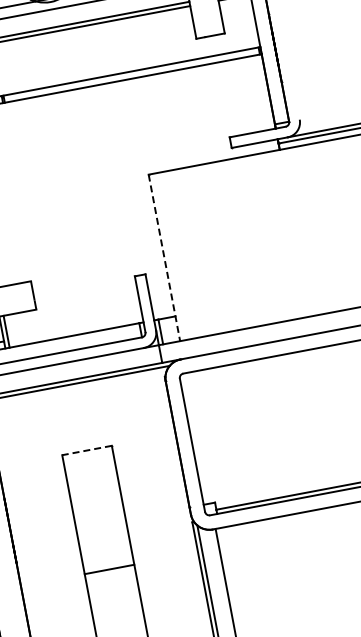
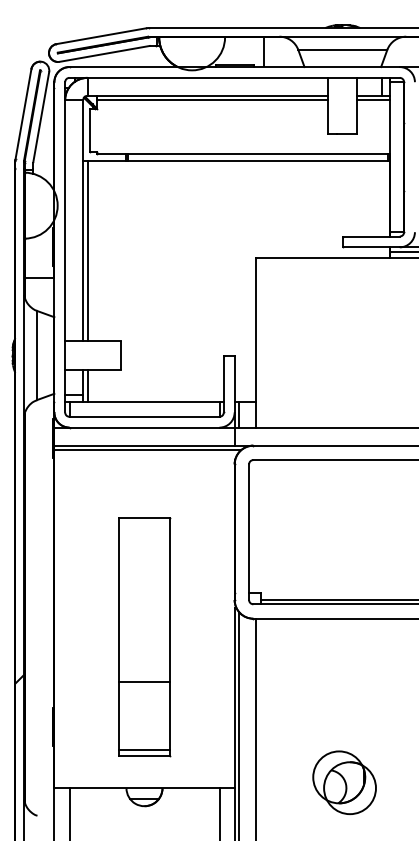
line: (164, 257) -> (256, 342), dashed -> solid
line: (87, 450) -> (144, 517), dashed -> solid
line: (109, 569) -> (144, 681), moved

